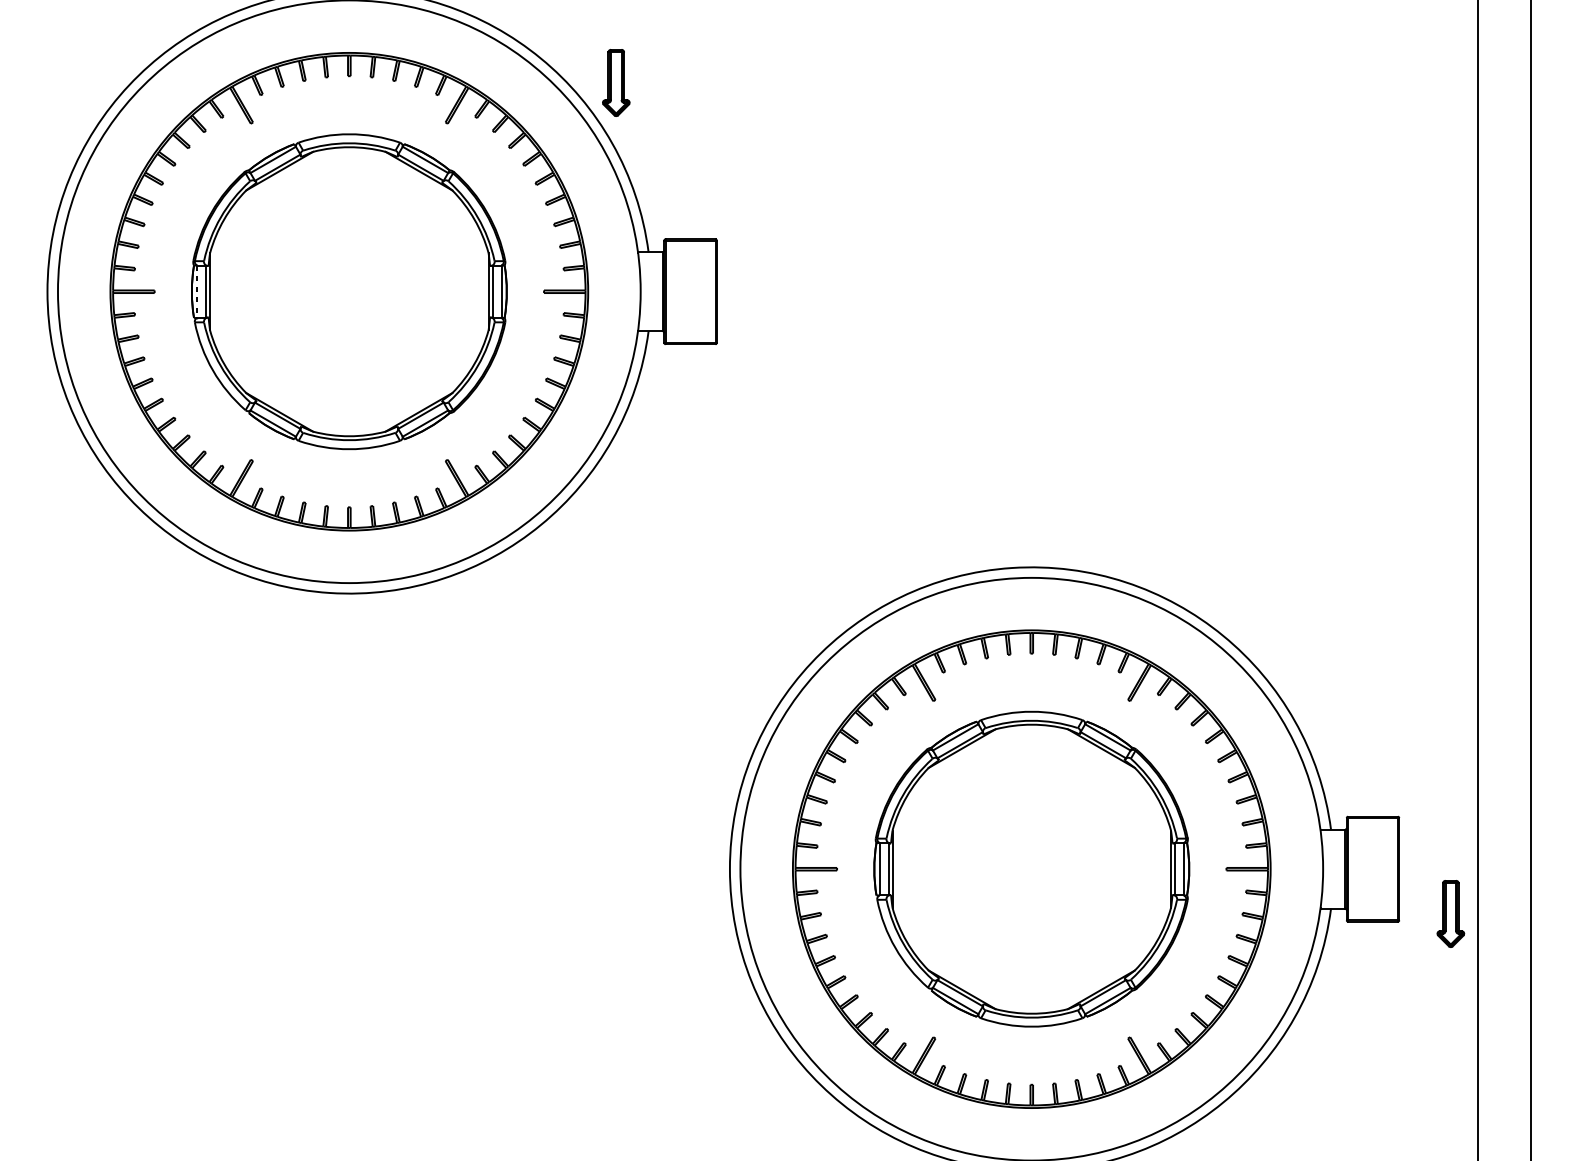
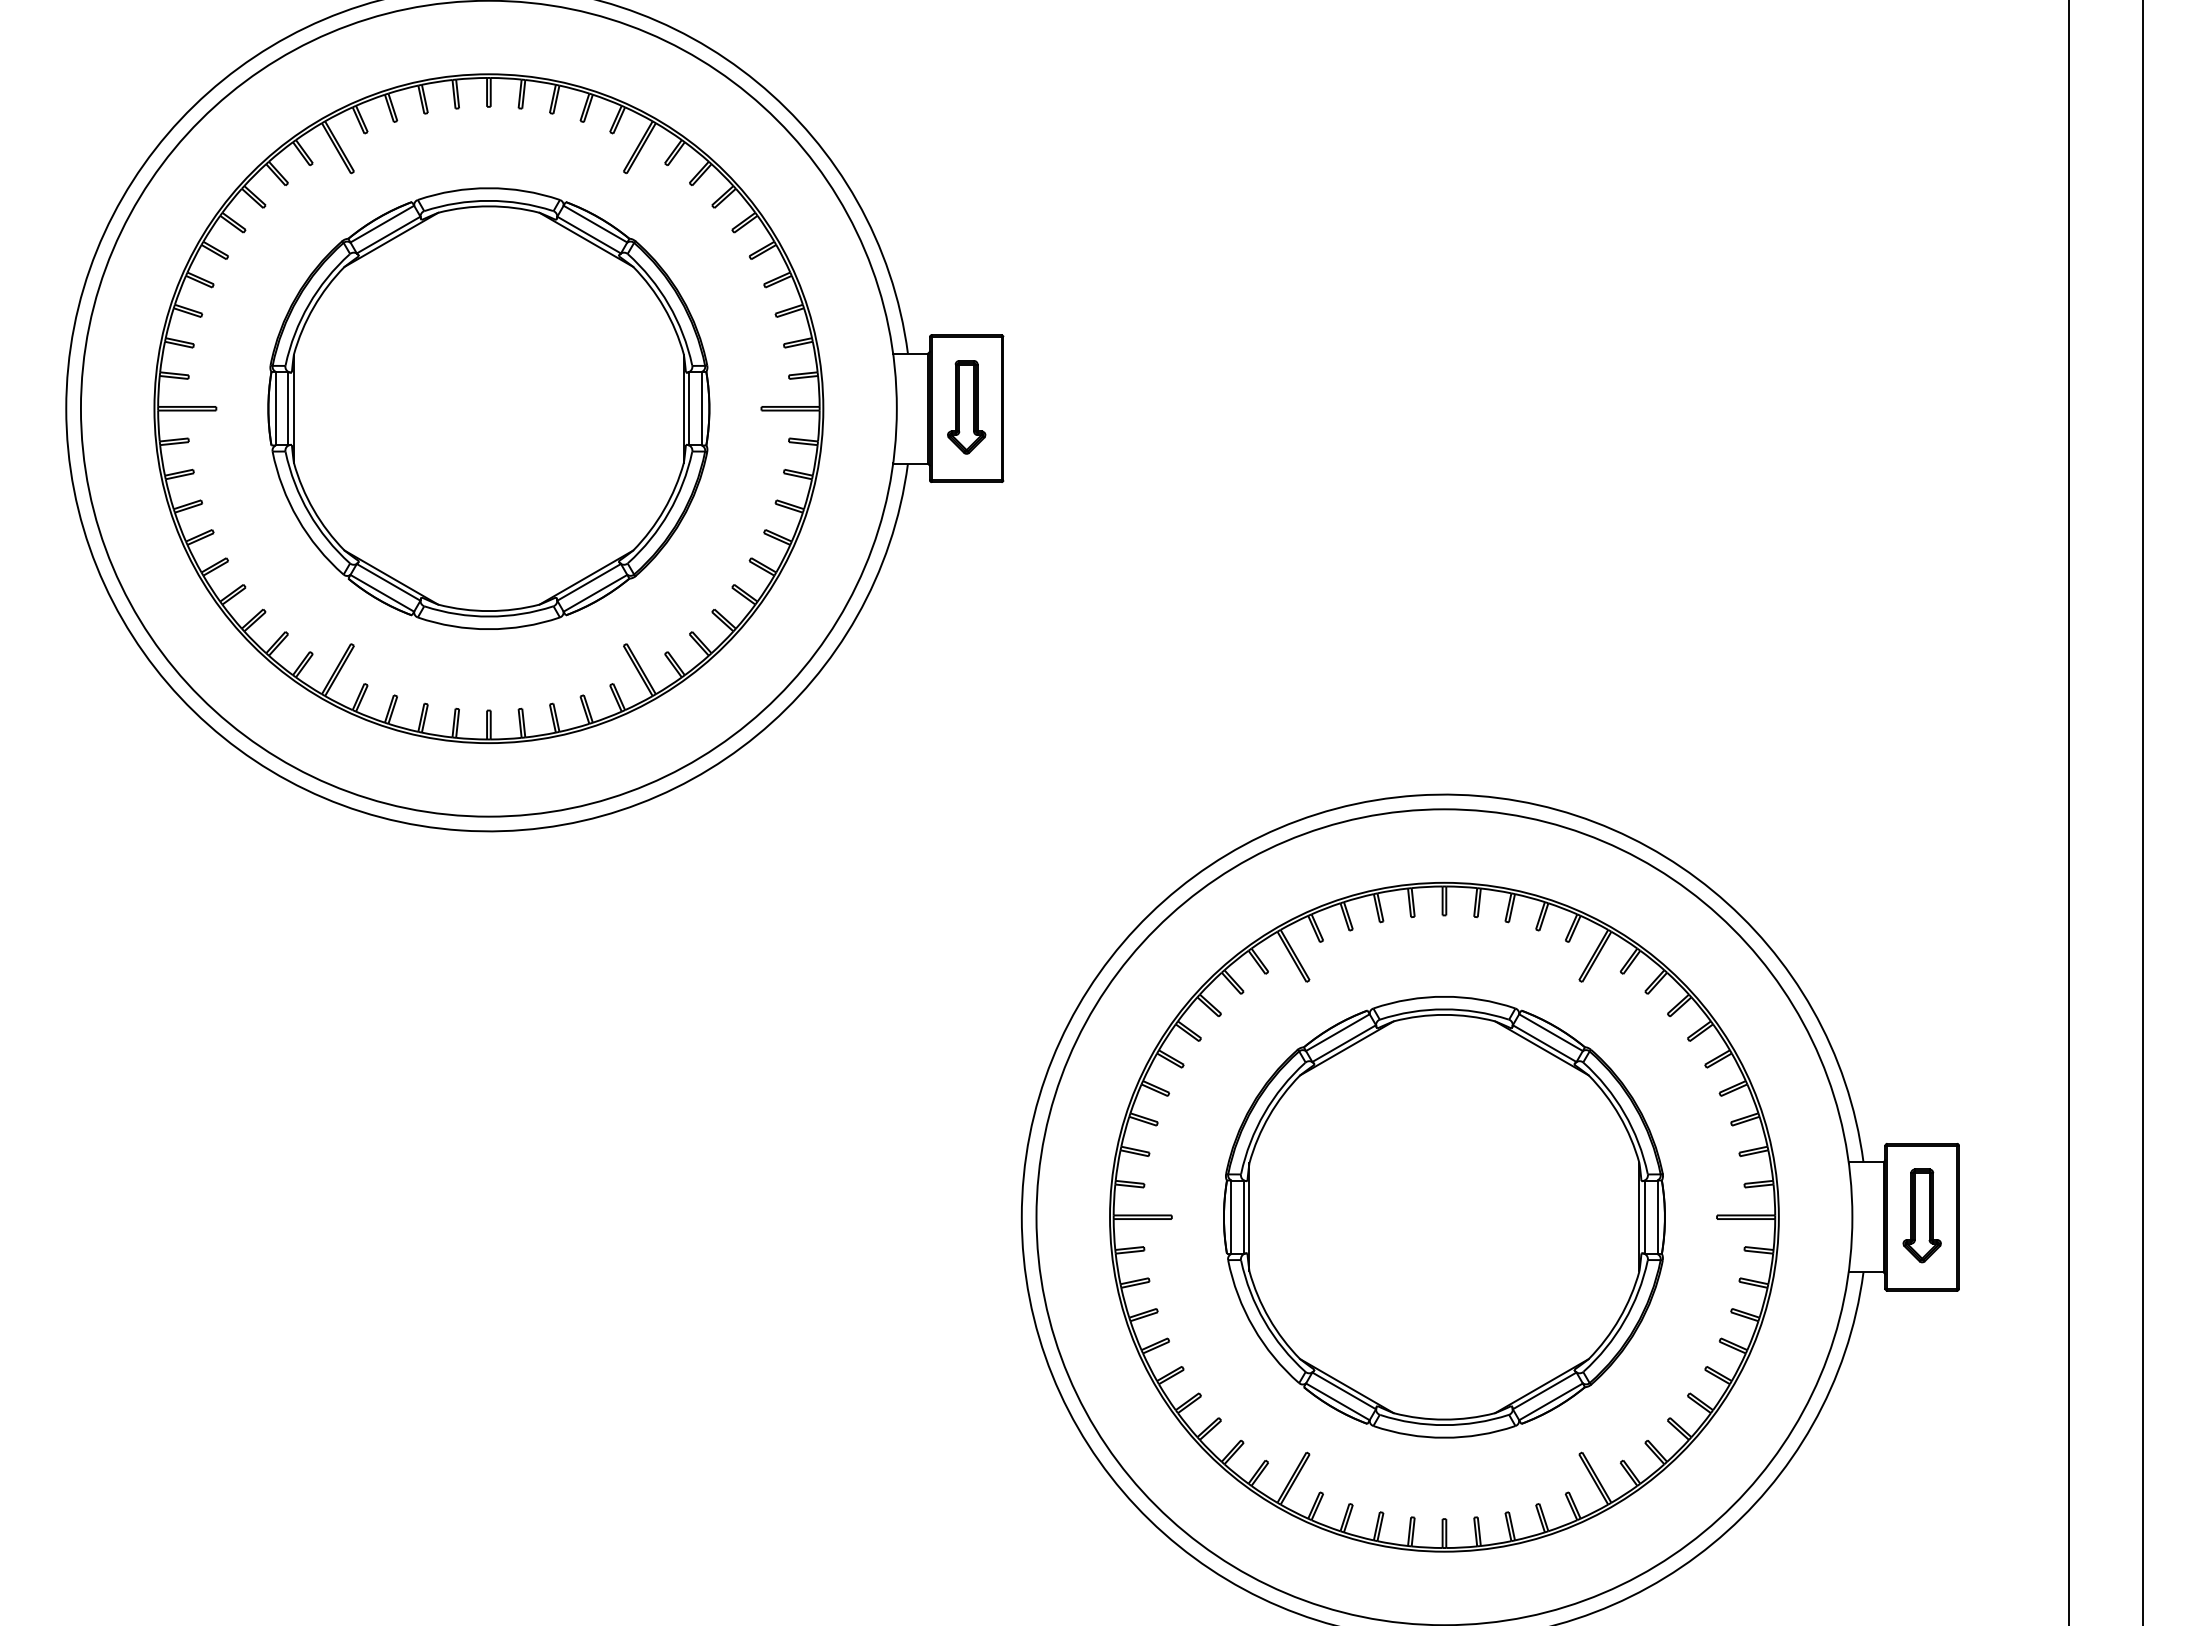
part: (616, 83) -> (966, 407), moved
line: (196, 291) -> (275, 408), dashed -> solid
part: (1450, 913) -> (1921, 1215), moved

